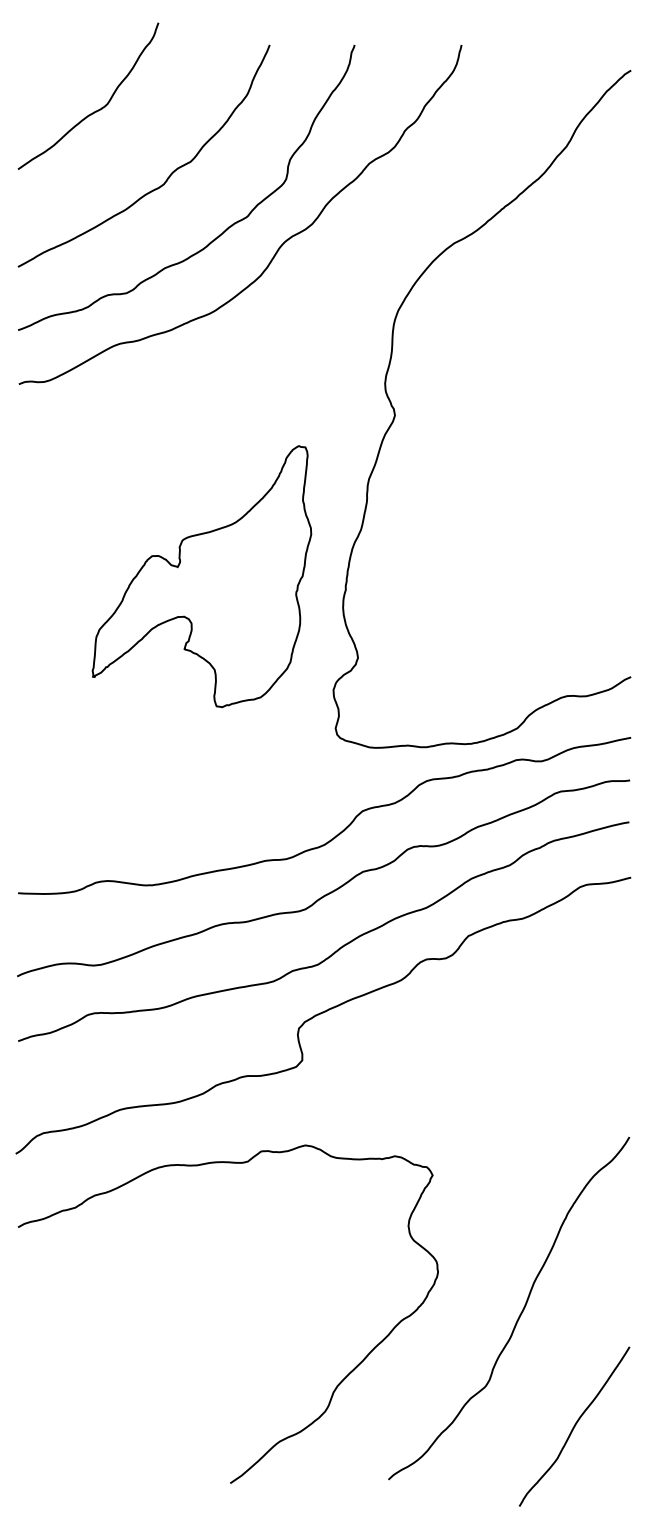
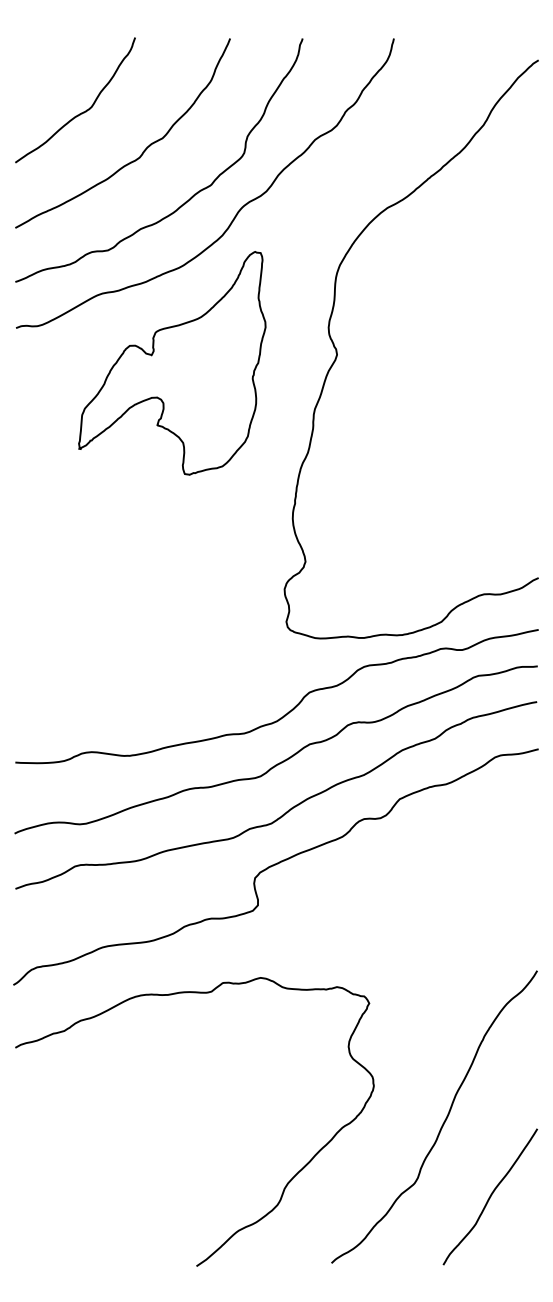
curve: (95, 110) -> (81, 112), moved
part: (202, 576) -> (172, 363), moved
curve: (573, 1426) -> (489, 1196), moved

